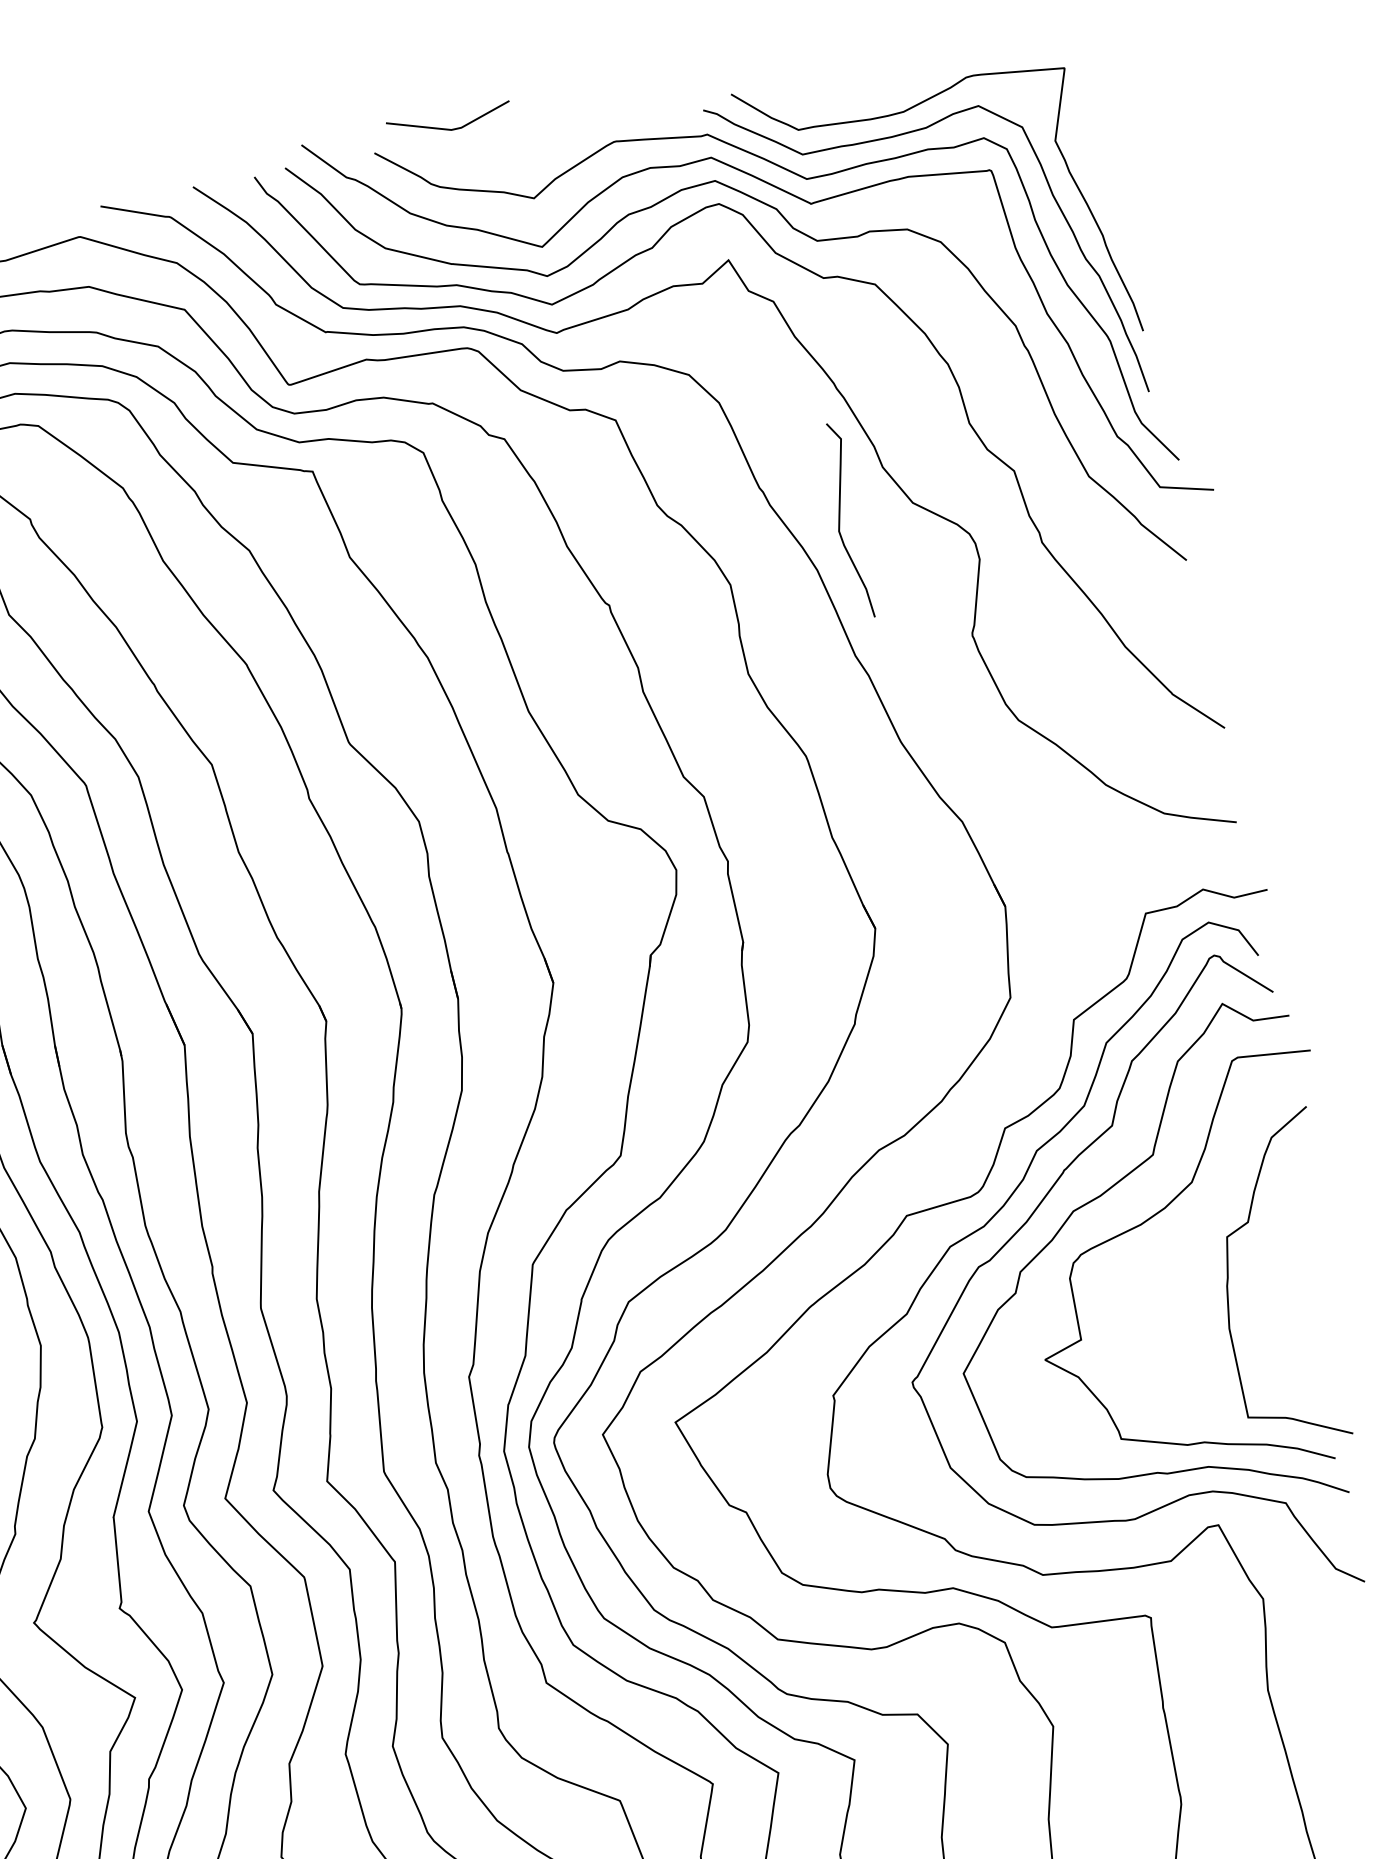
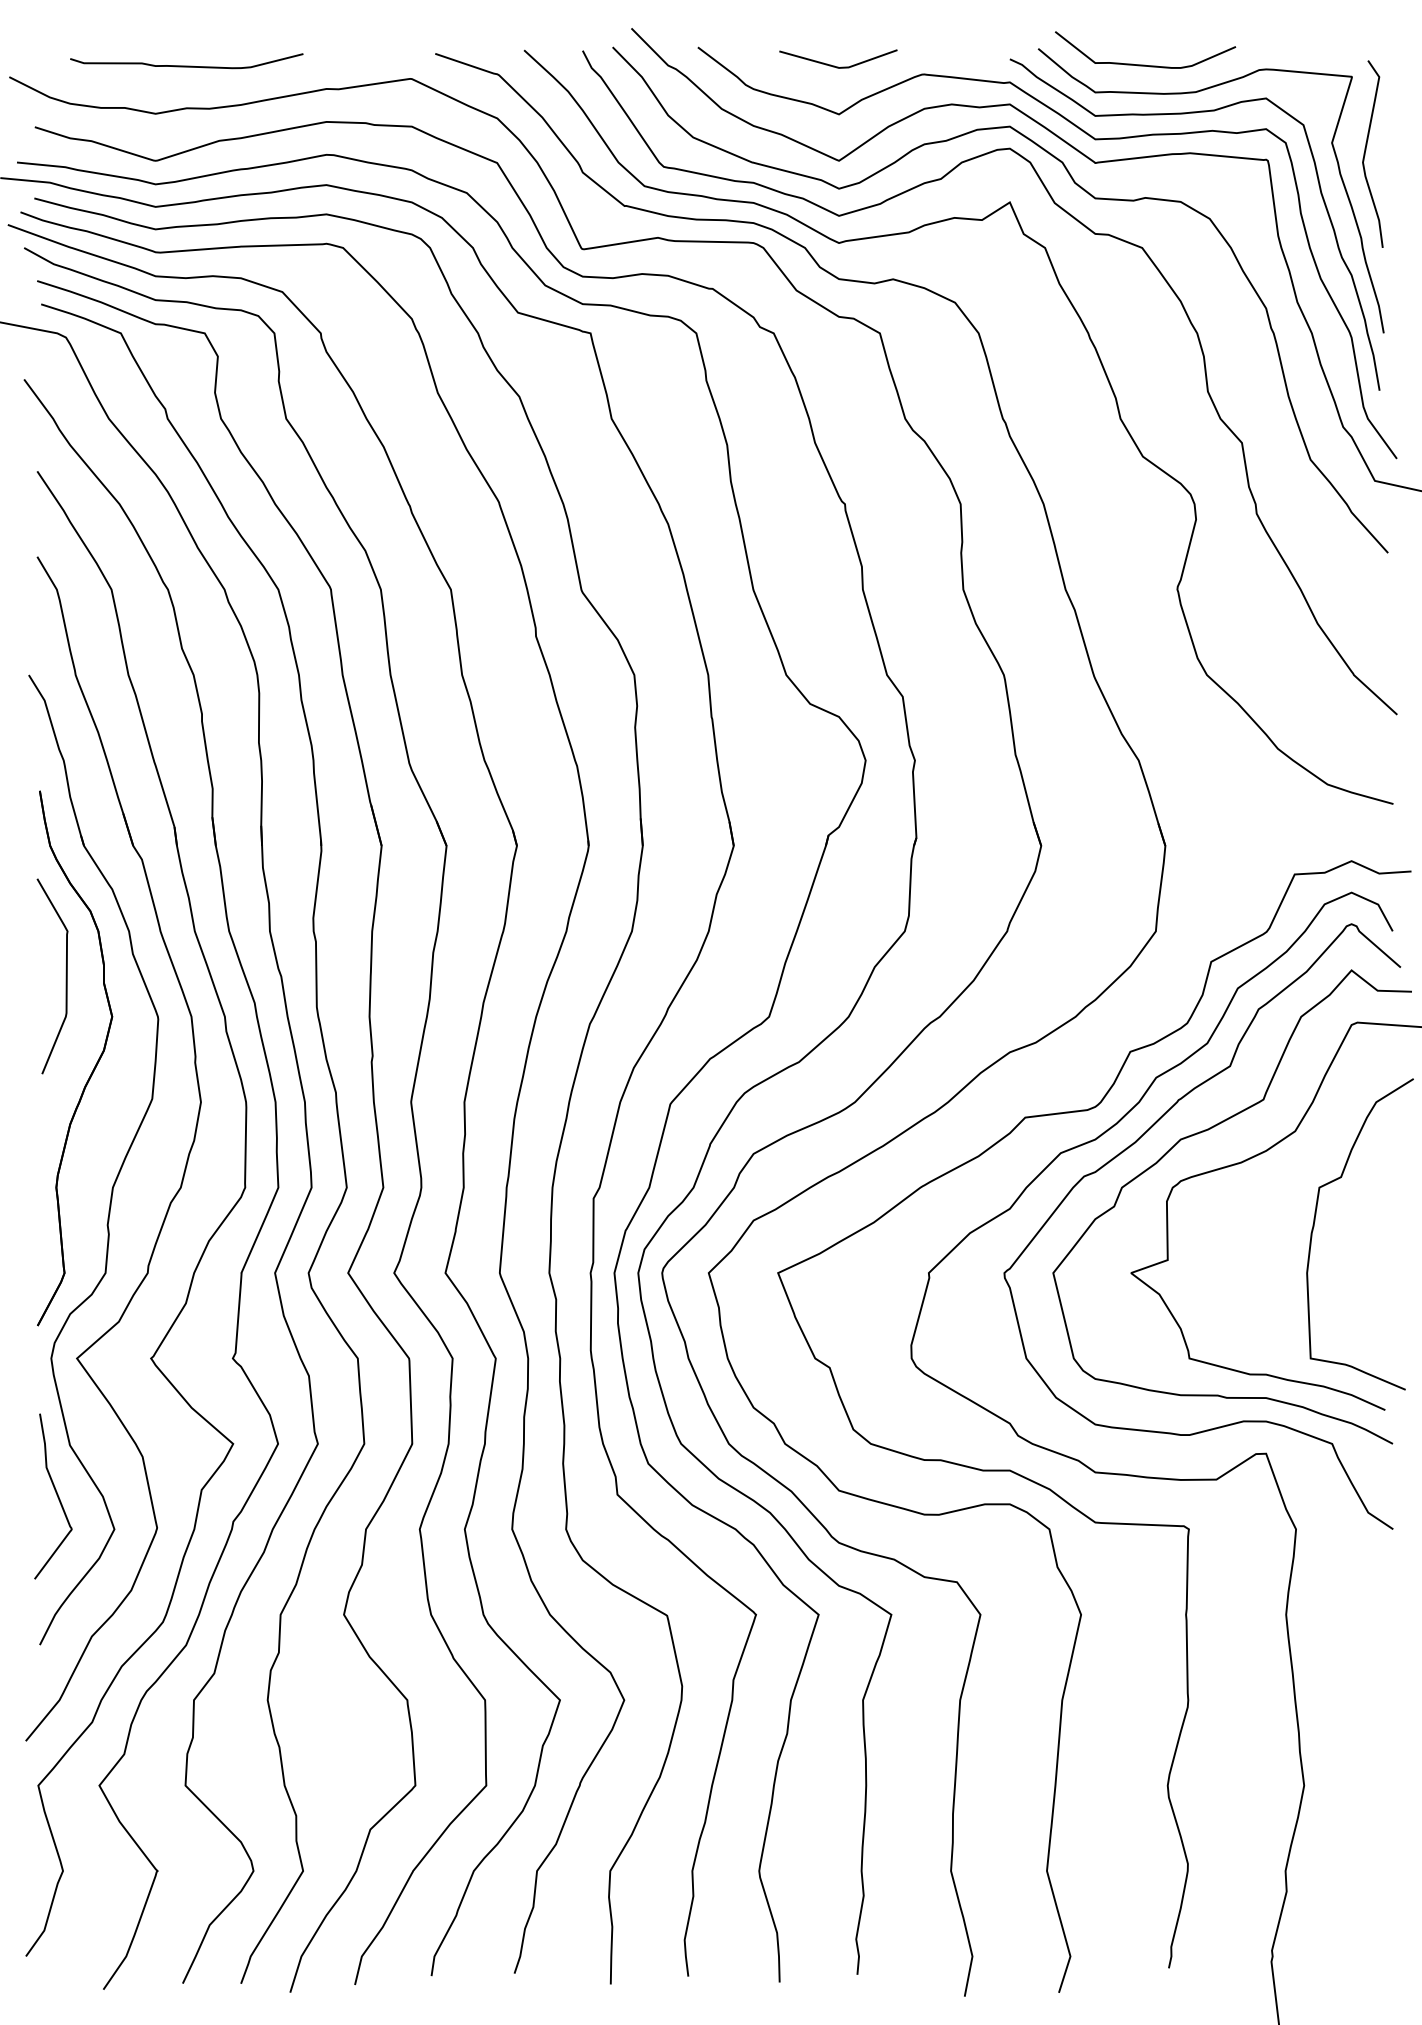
curve: (846, 91) -> (1145, 64), added
line: (450, 128) -> (838, 66), moved
curve: (840, 518) -> (1366, 150), moved

